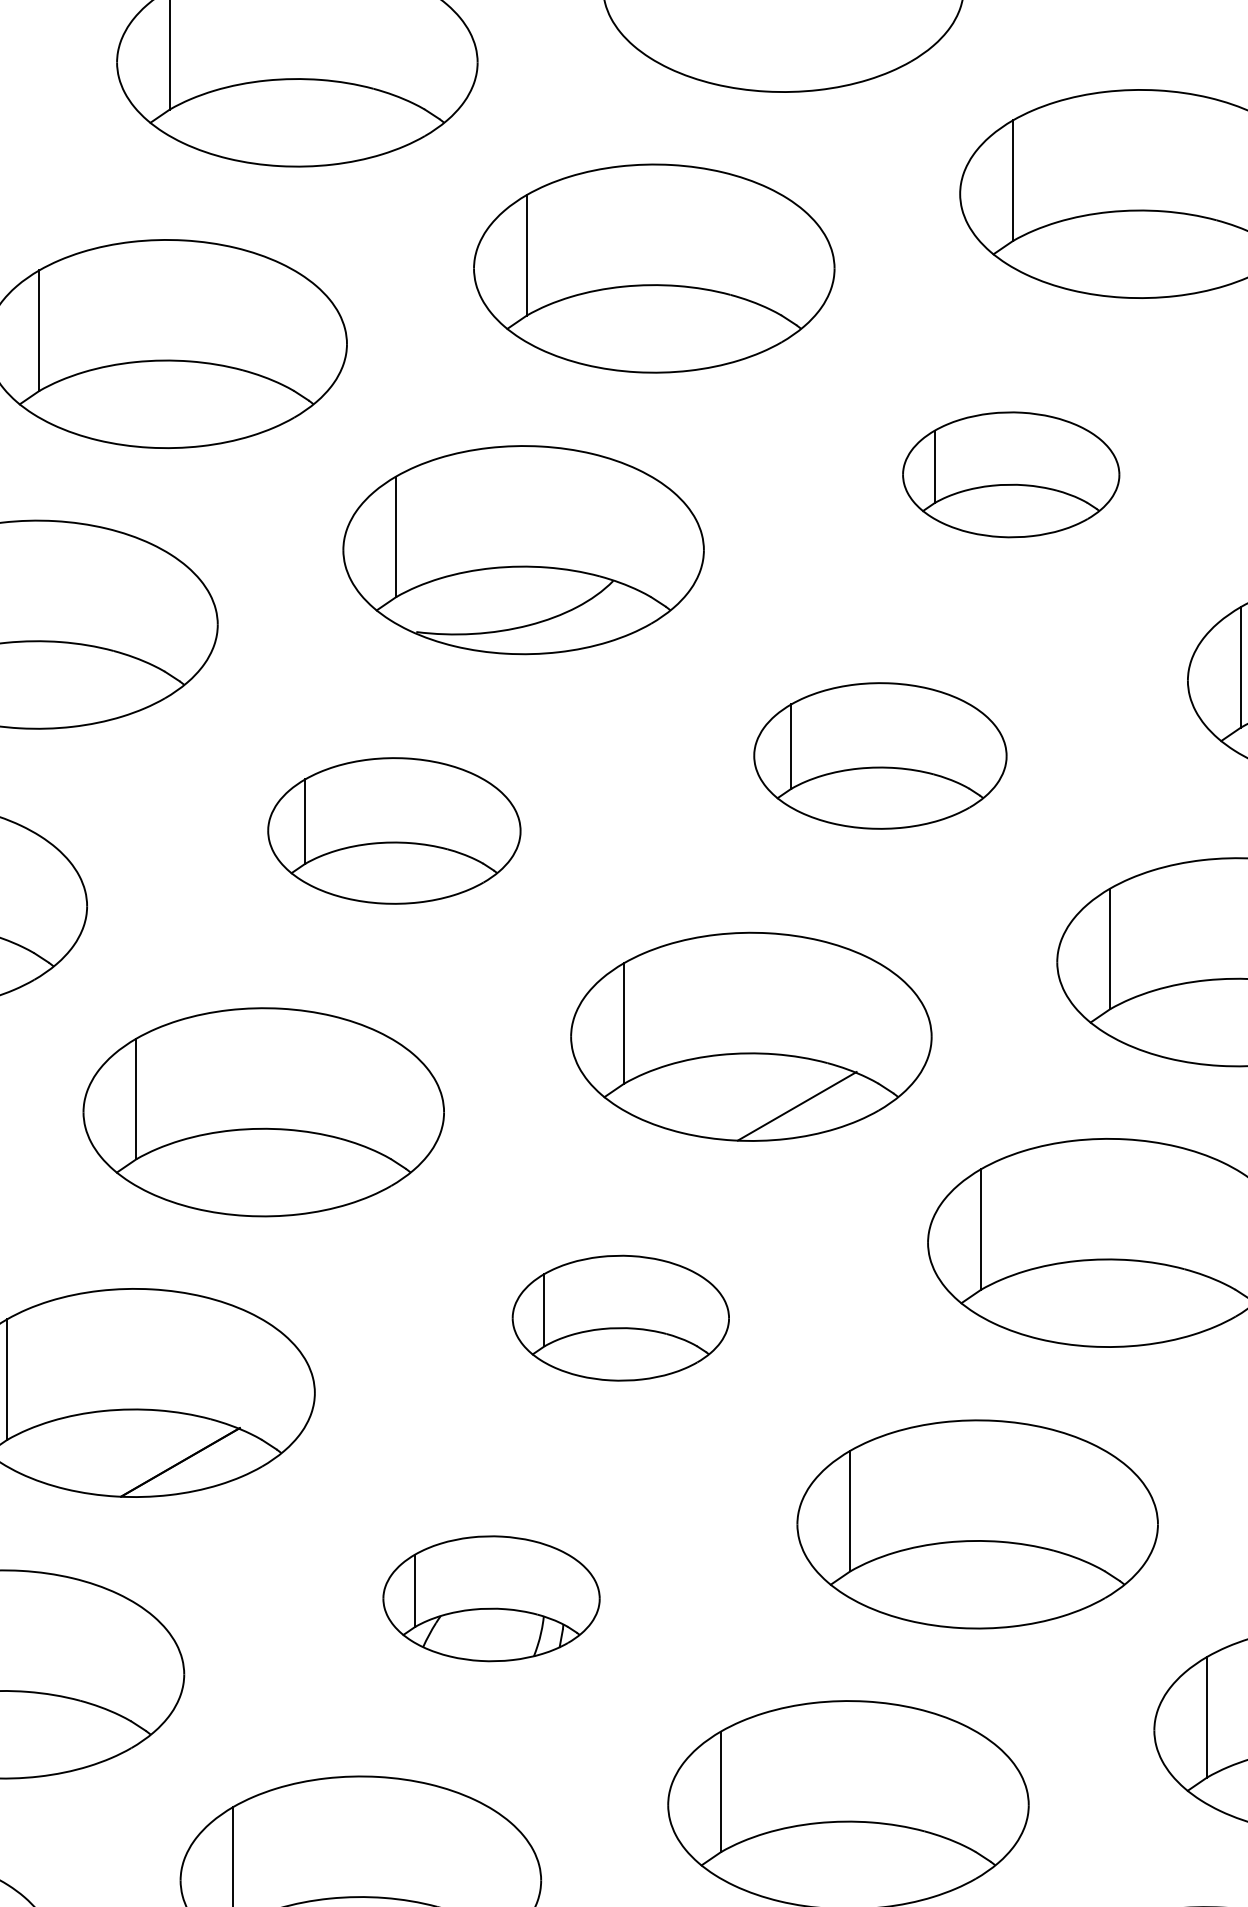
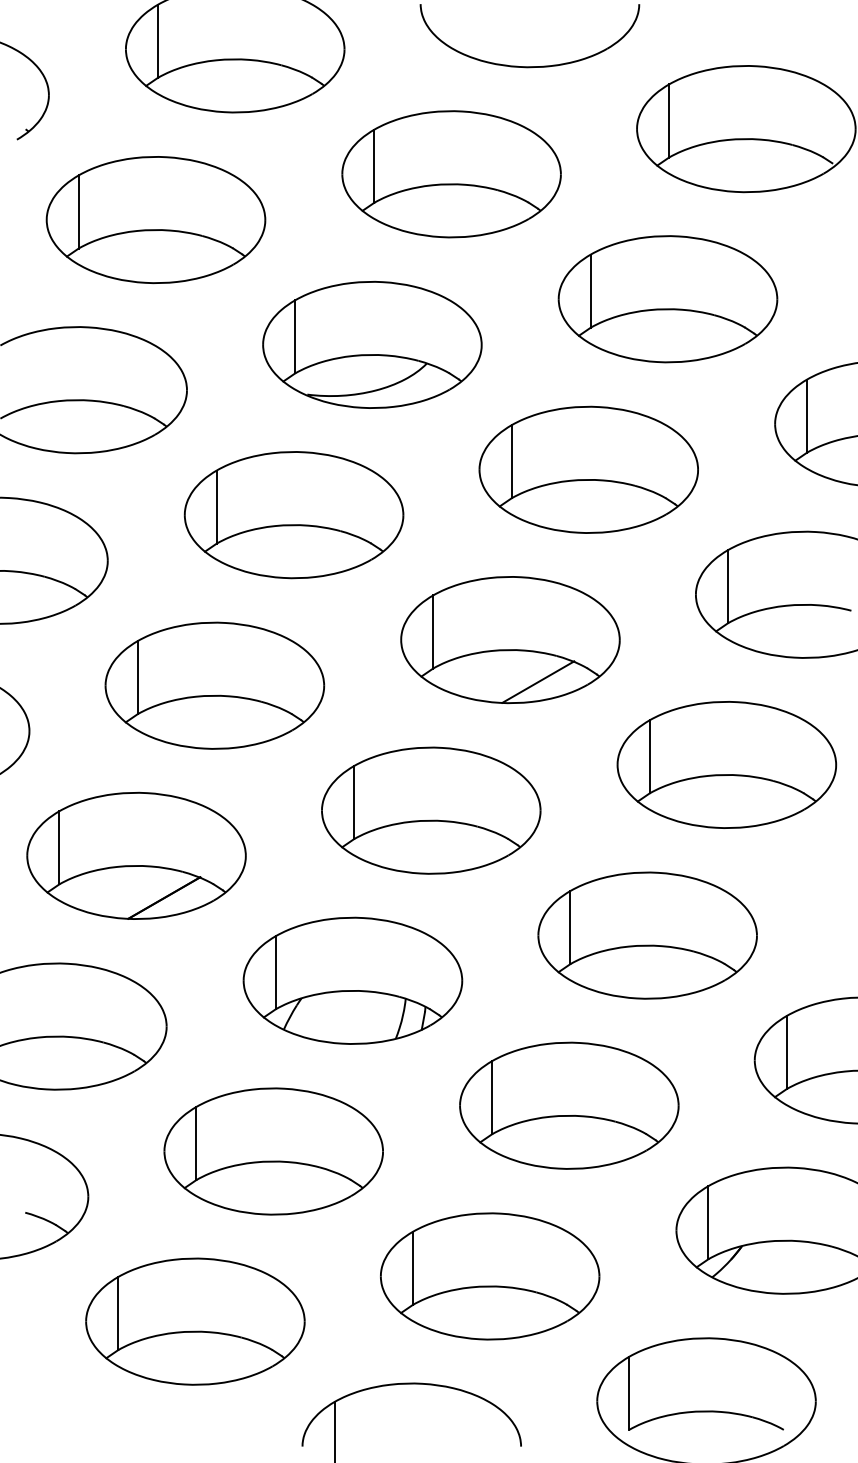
part: (1010, 475) -> (667, 299), size x1.67
part: (880, 755) -> (588, 469), size x1.43
part: (393, 831) -> (293, 515), size x1.43
part: (621, 1318) -> (431, 810), size x1.67
part: (490, 1598) -> (352, 980), size x1.67

